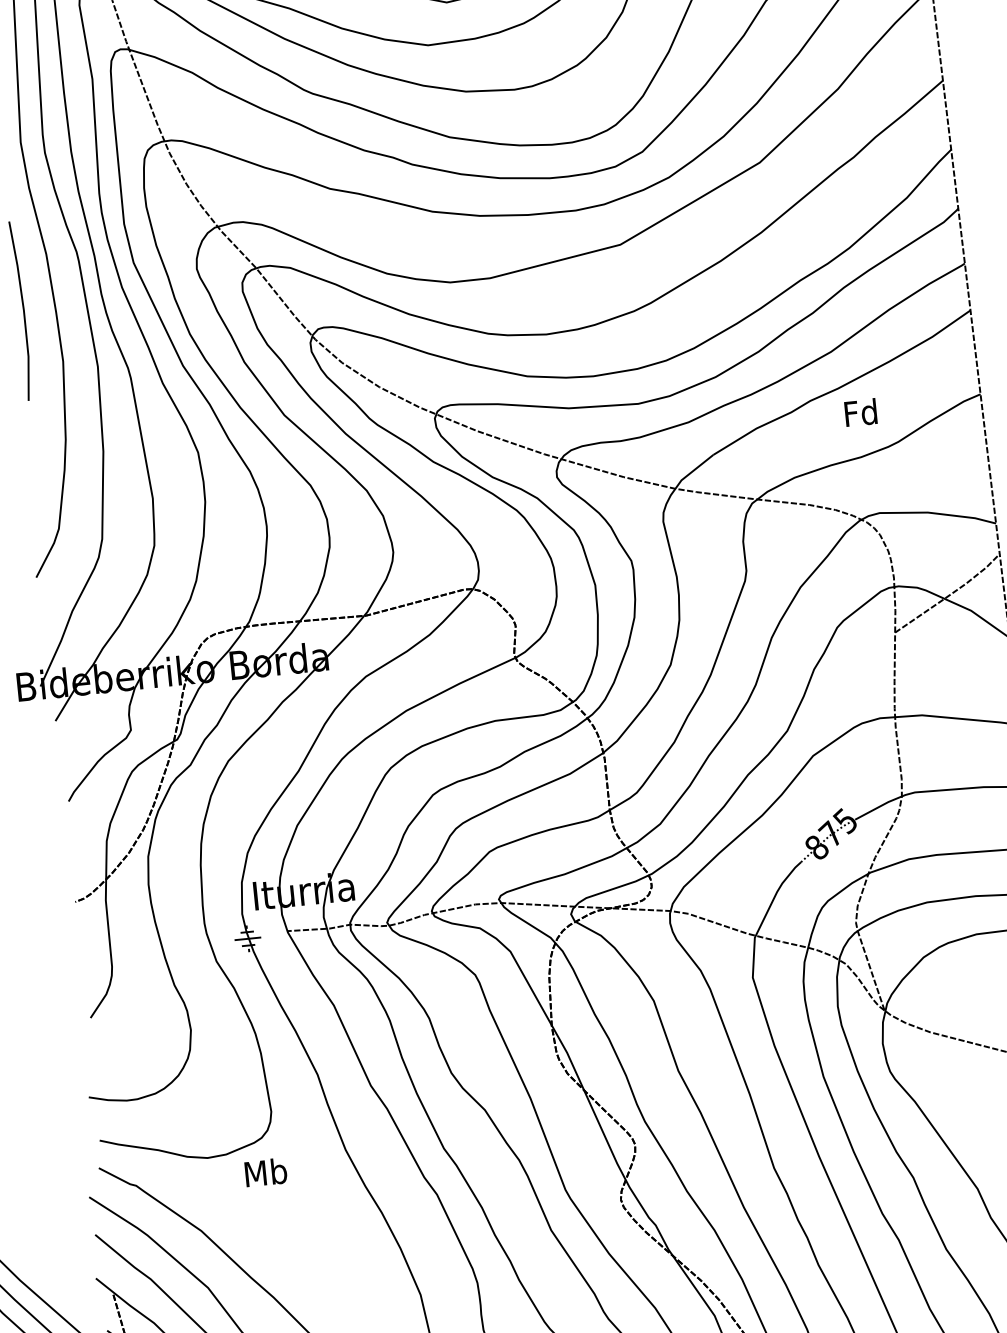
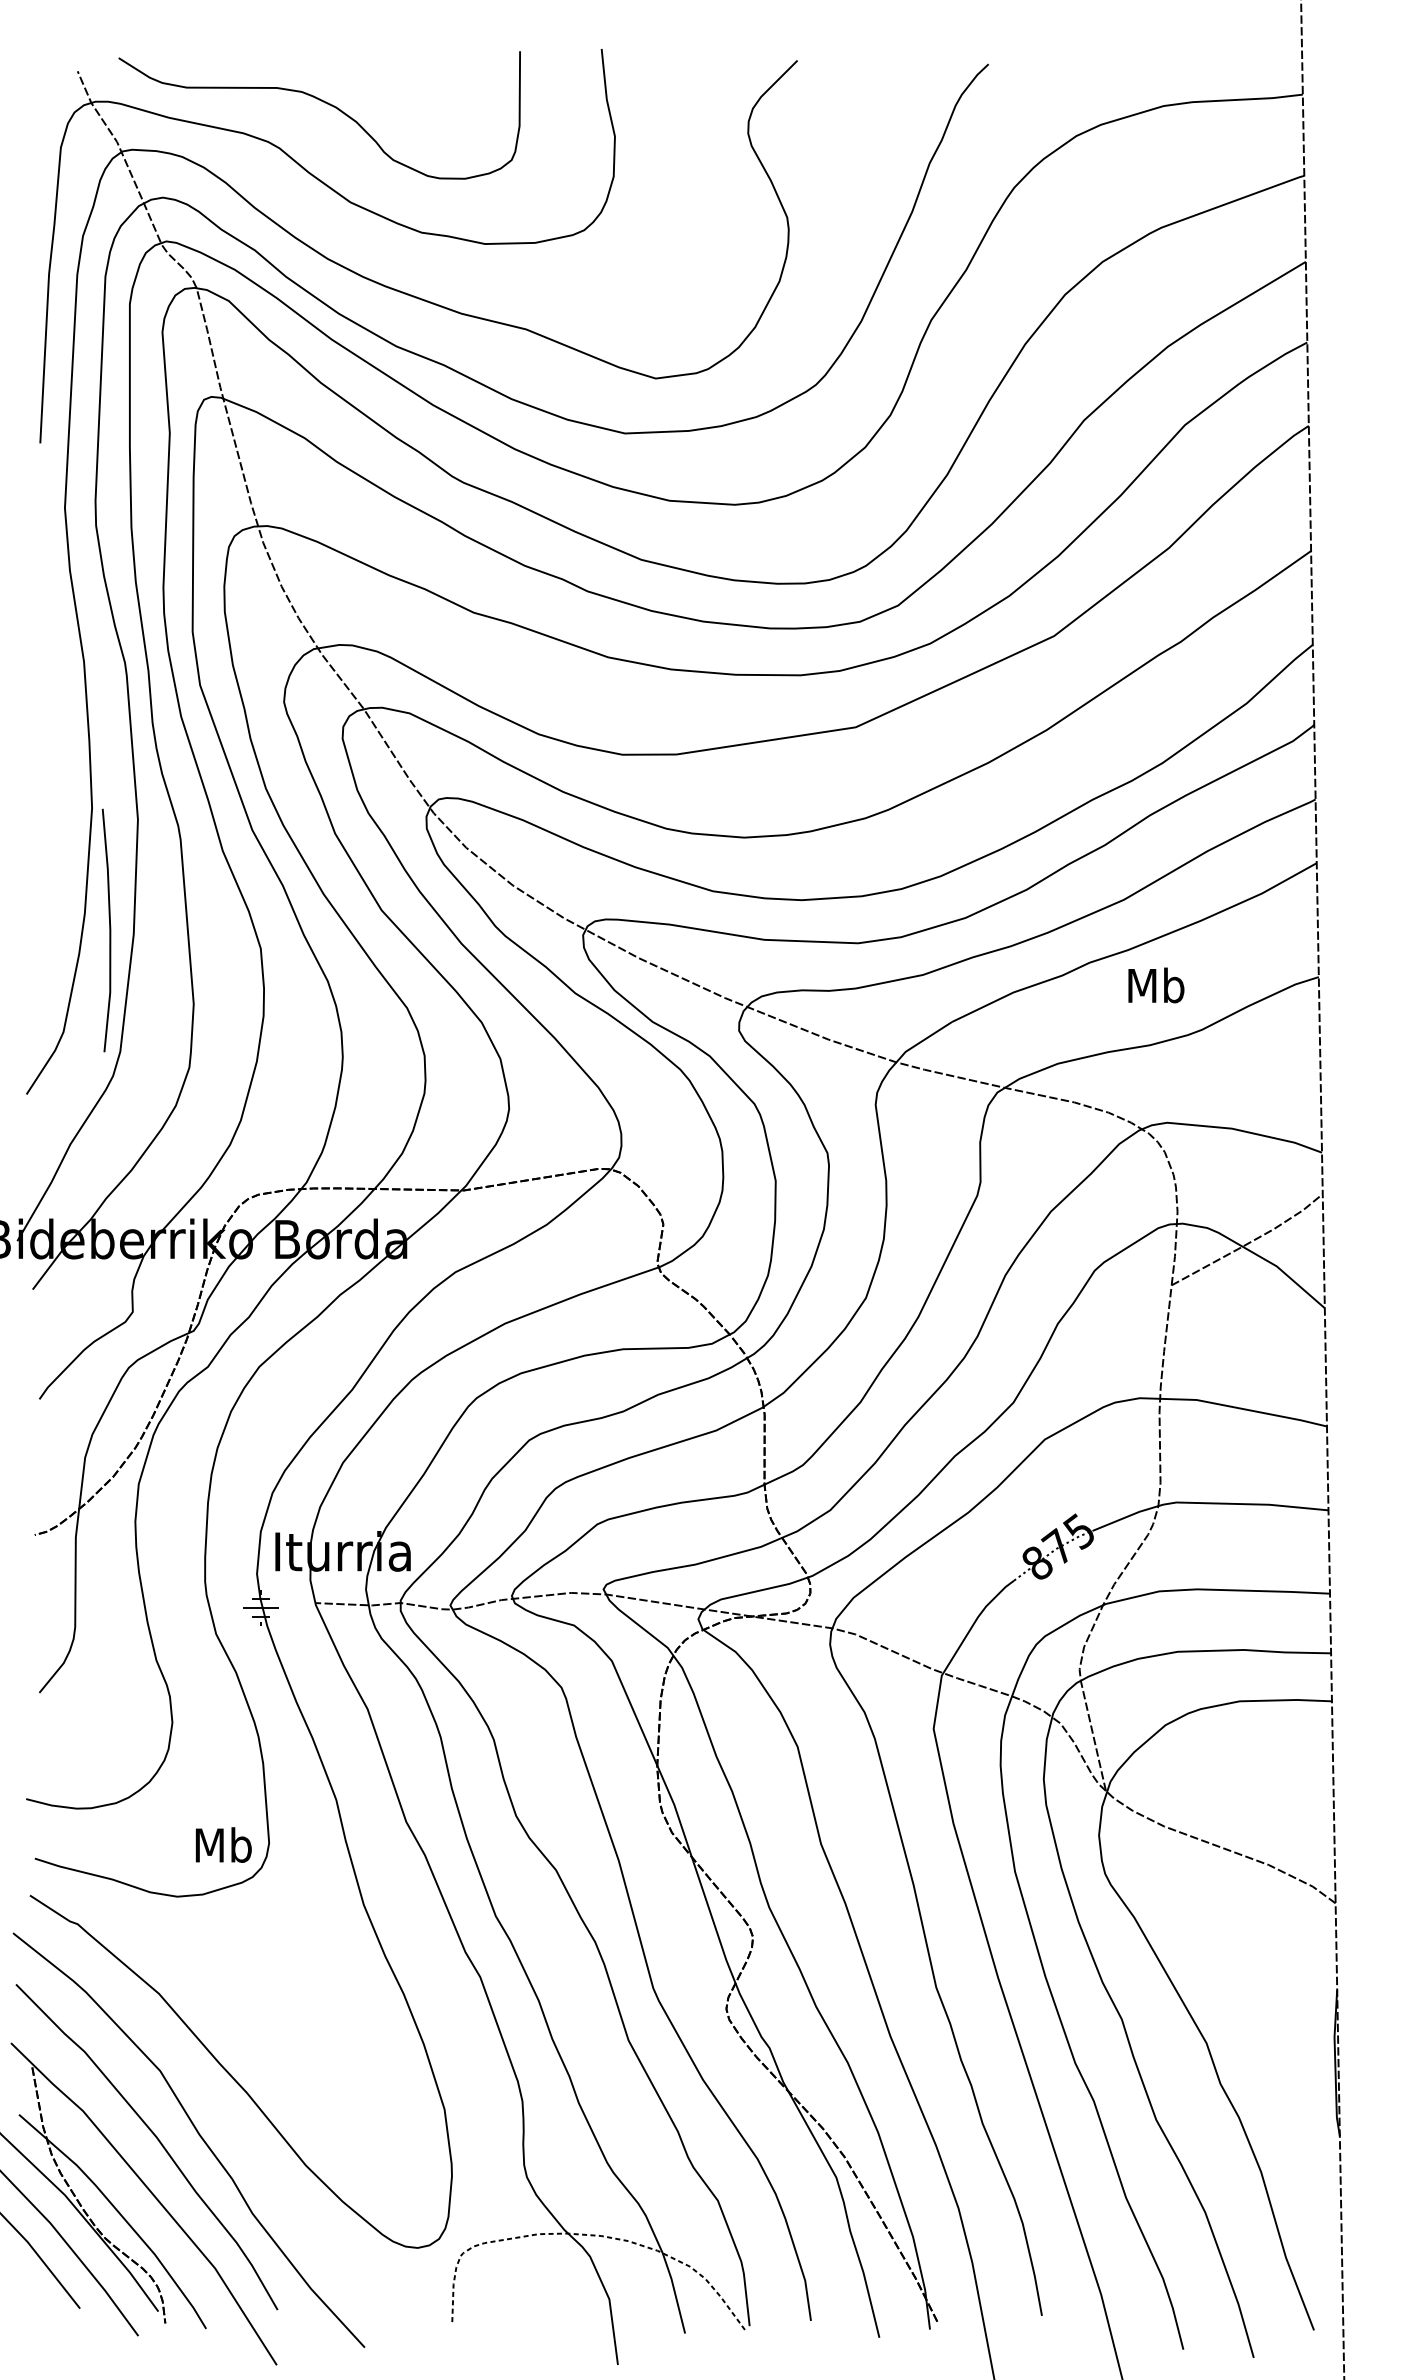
line: (23, 310) -> (109, 930), moved
text: (861, 412) -> (1156, 985), Fd -> Mb
text: (265, 1172) -> (223, 1844), moved

